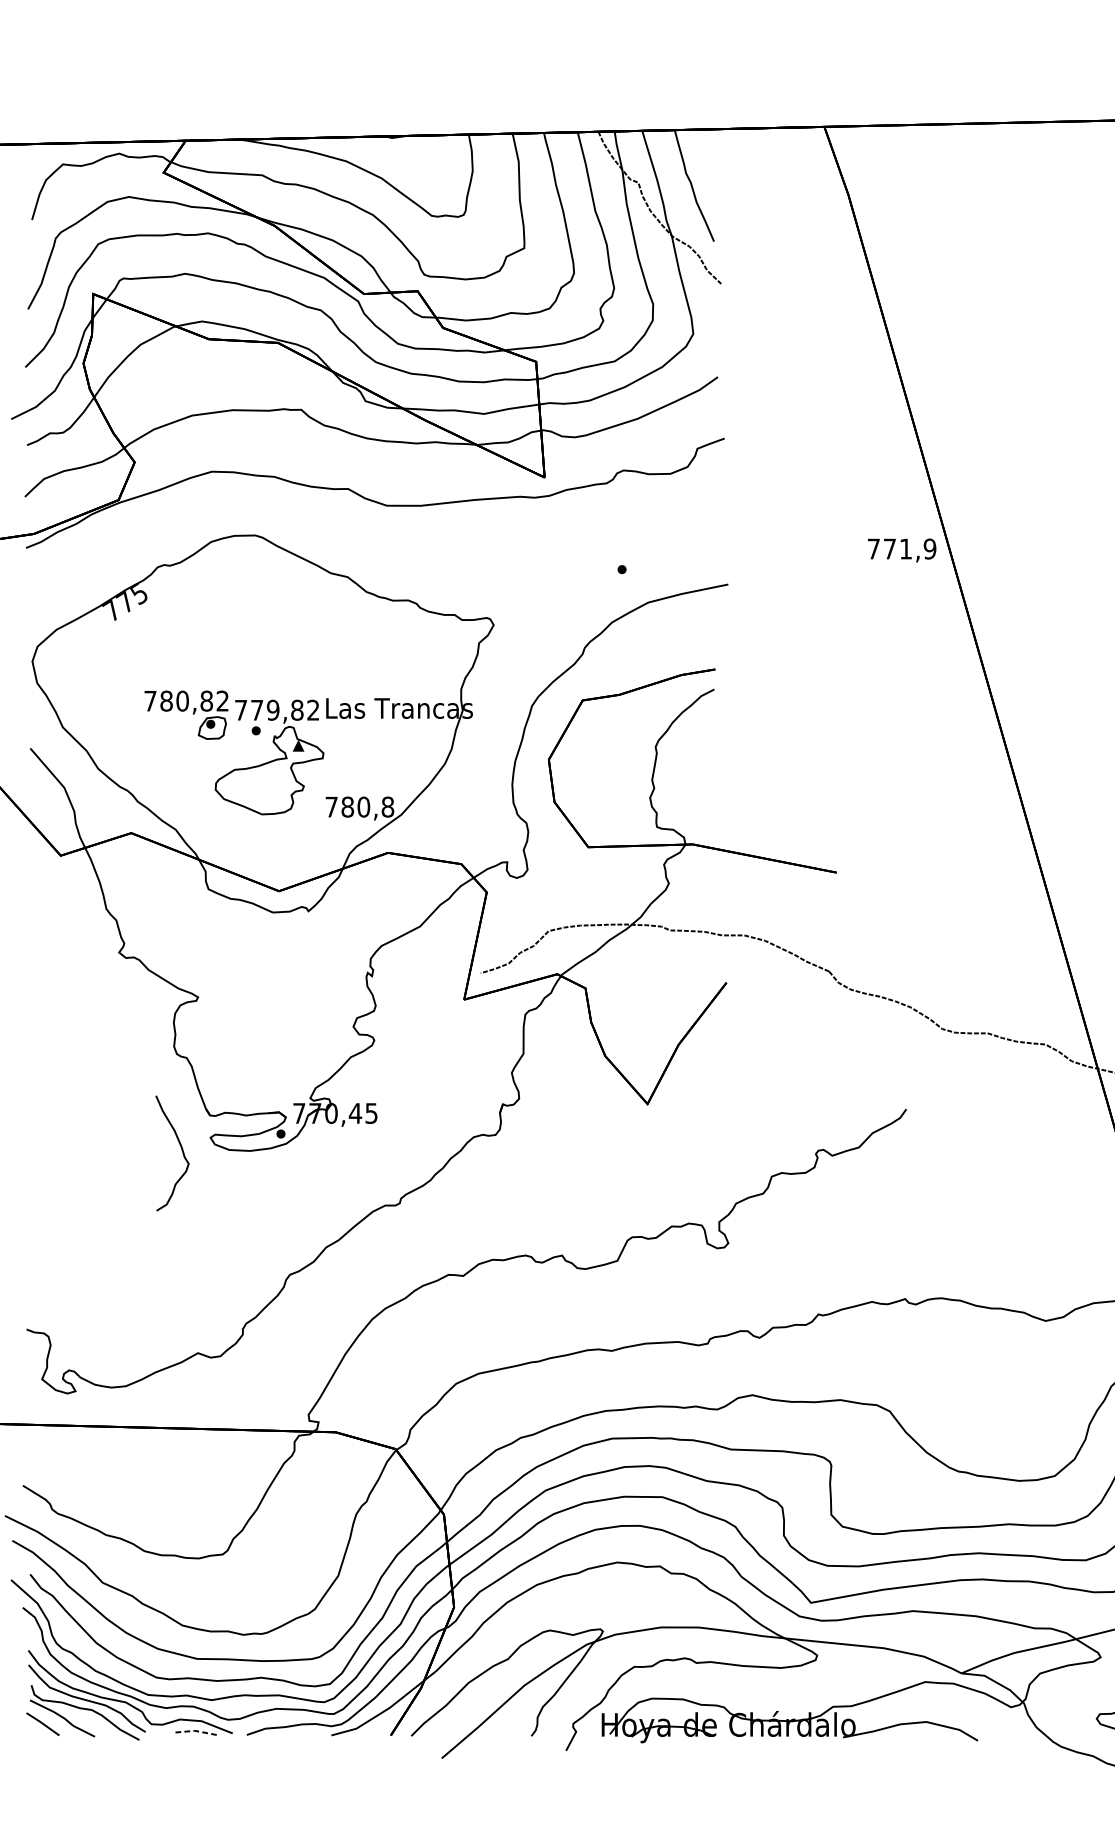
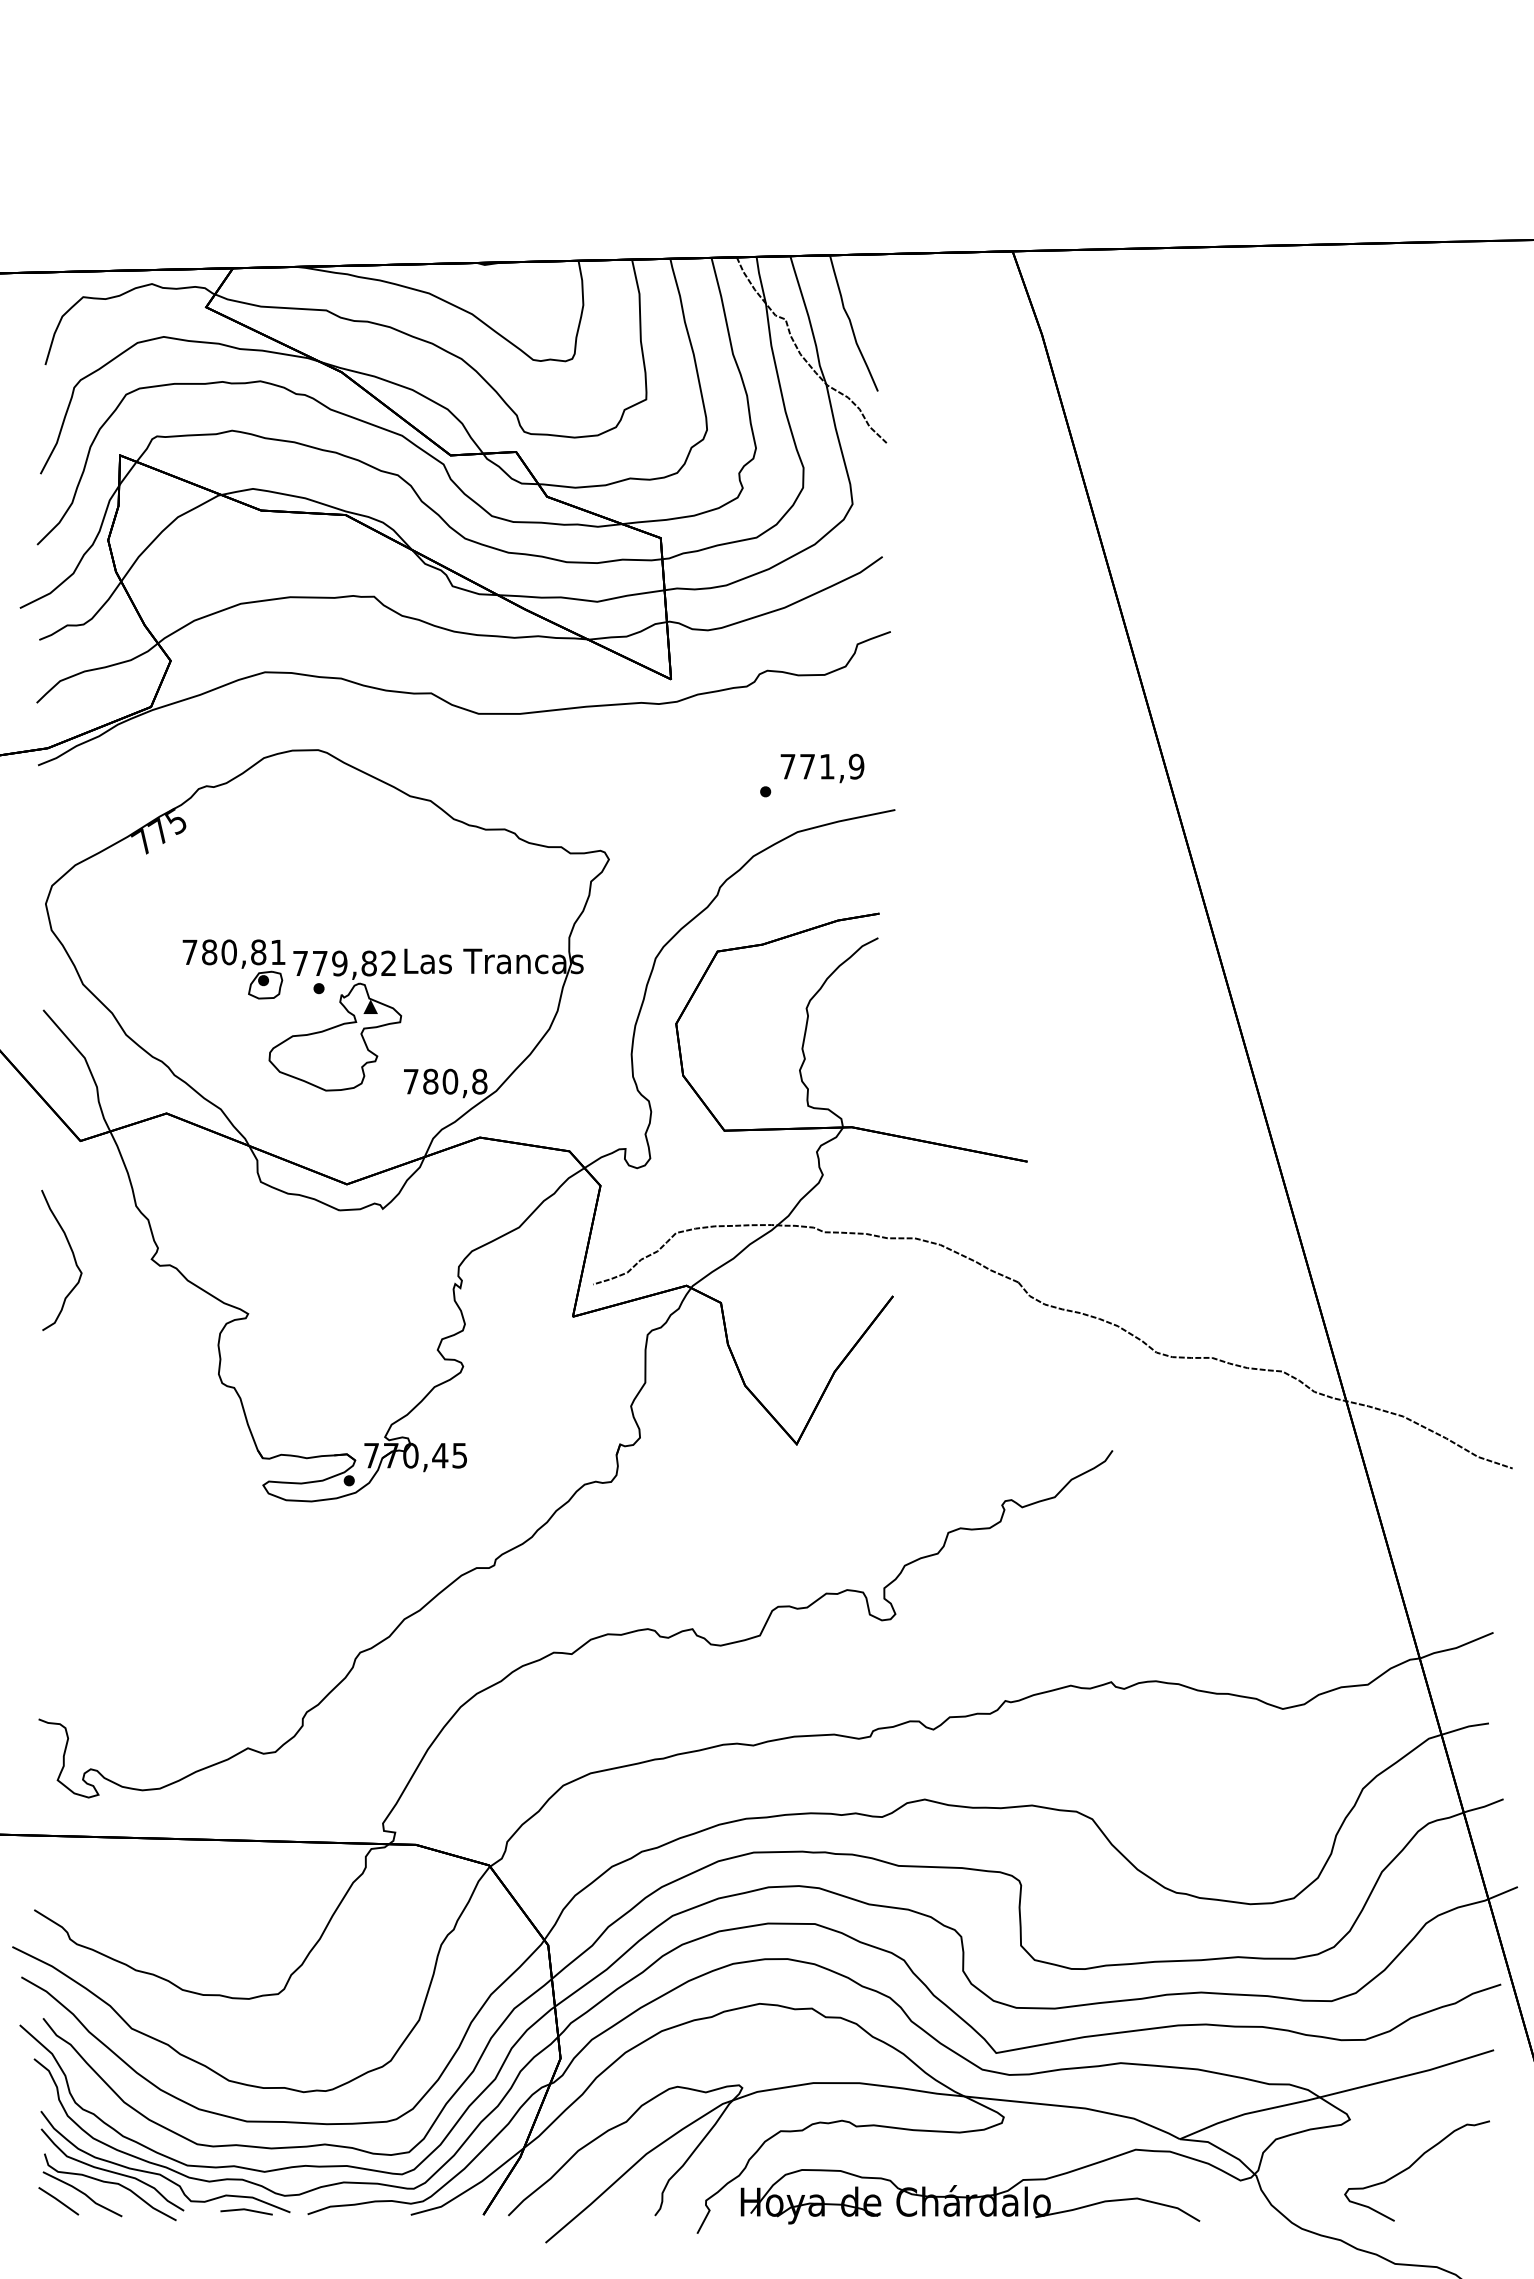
text: (902, 550) -> (822, 768), moved
text: (222, 700) -> (277, 951), 780,82 -> 780,81
curve: (181, 1149) -> (72, 1255), moved
line: (196, 1730) -> (246, 2209), dashed -> solid

